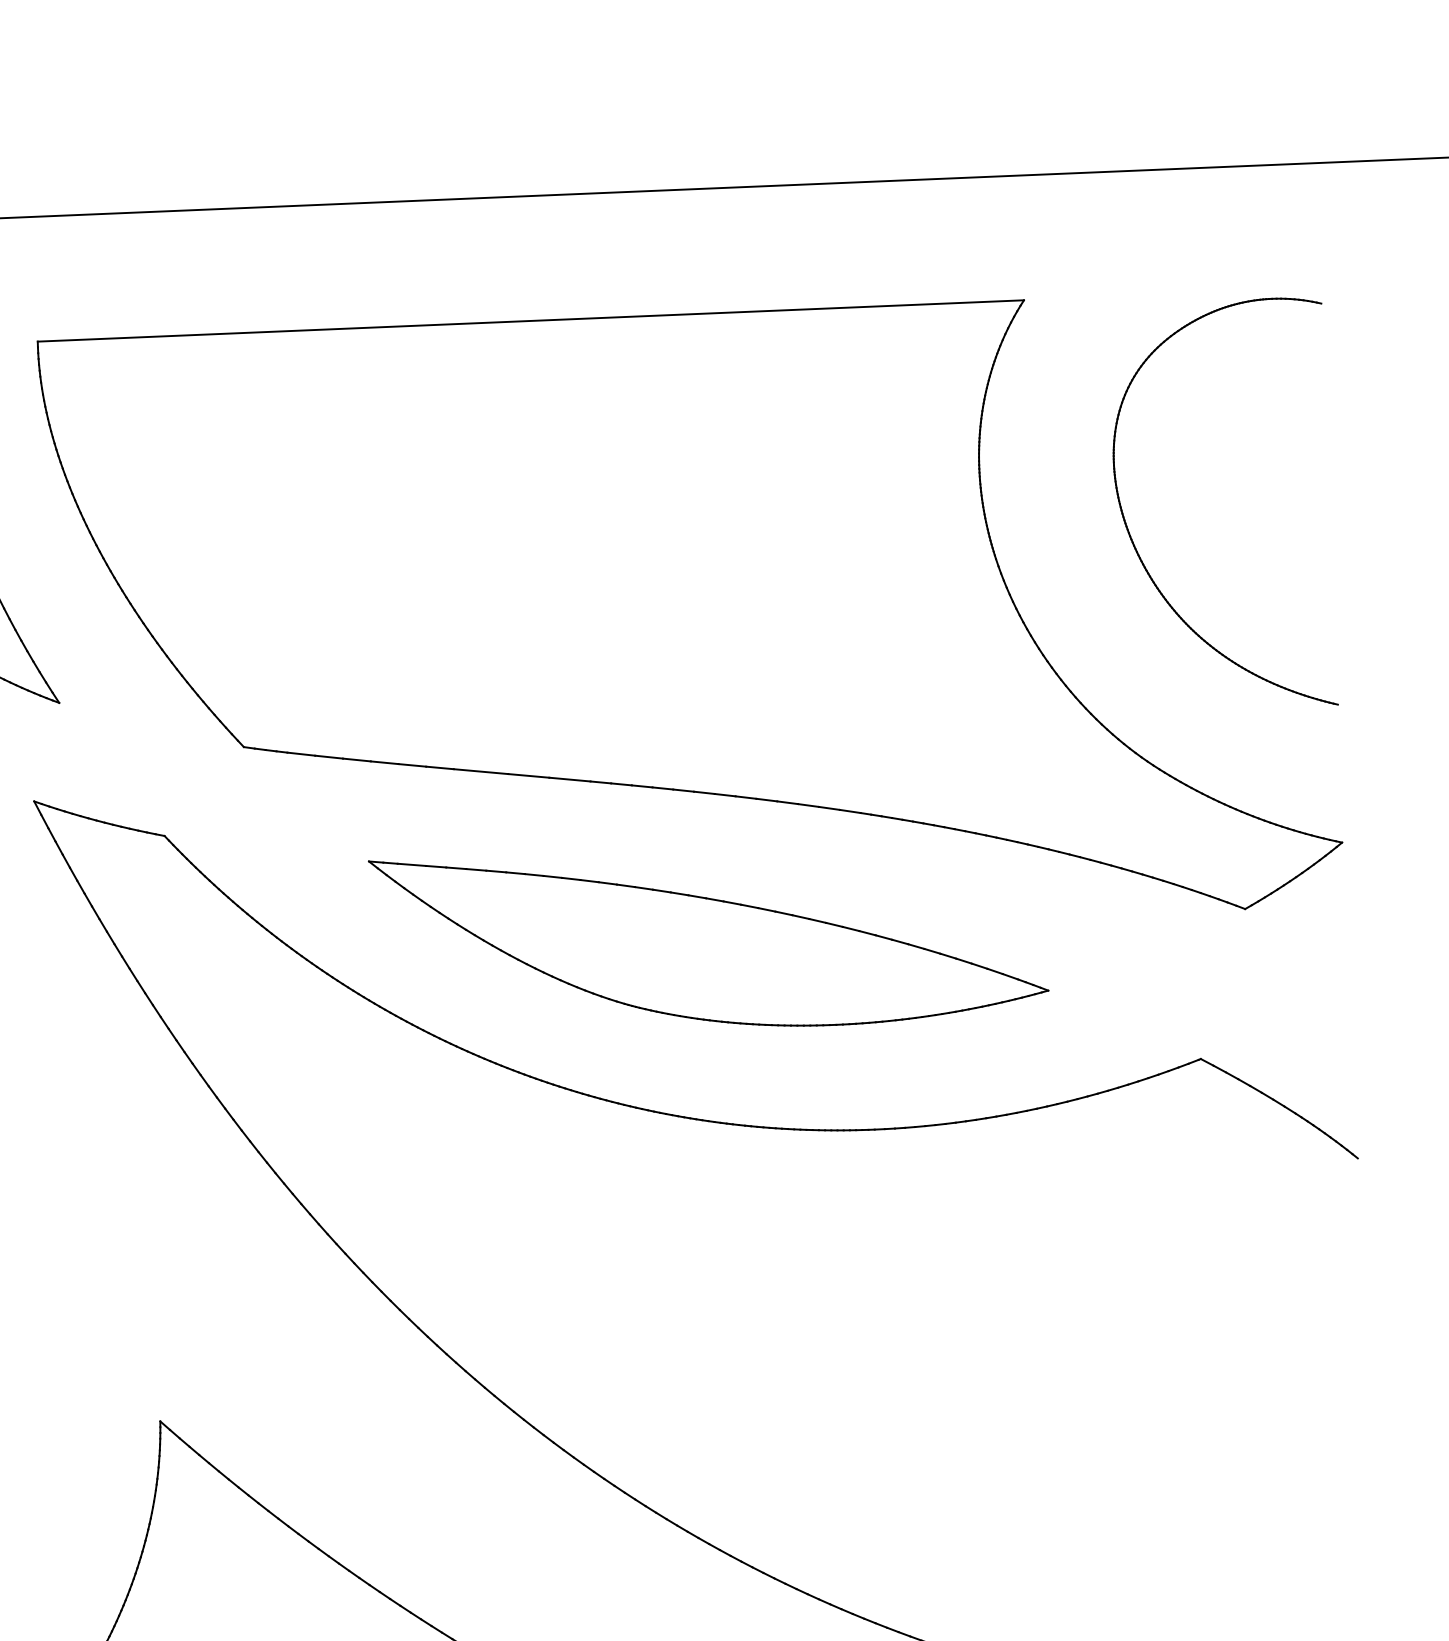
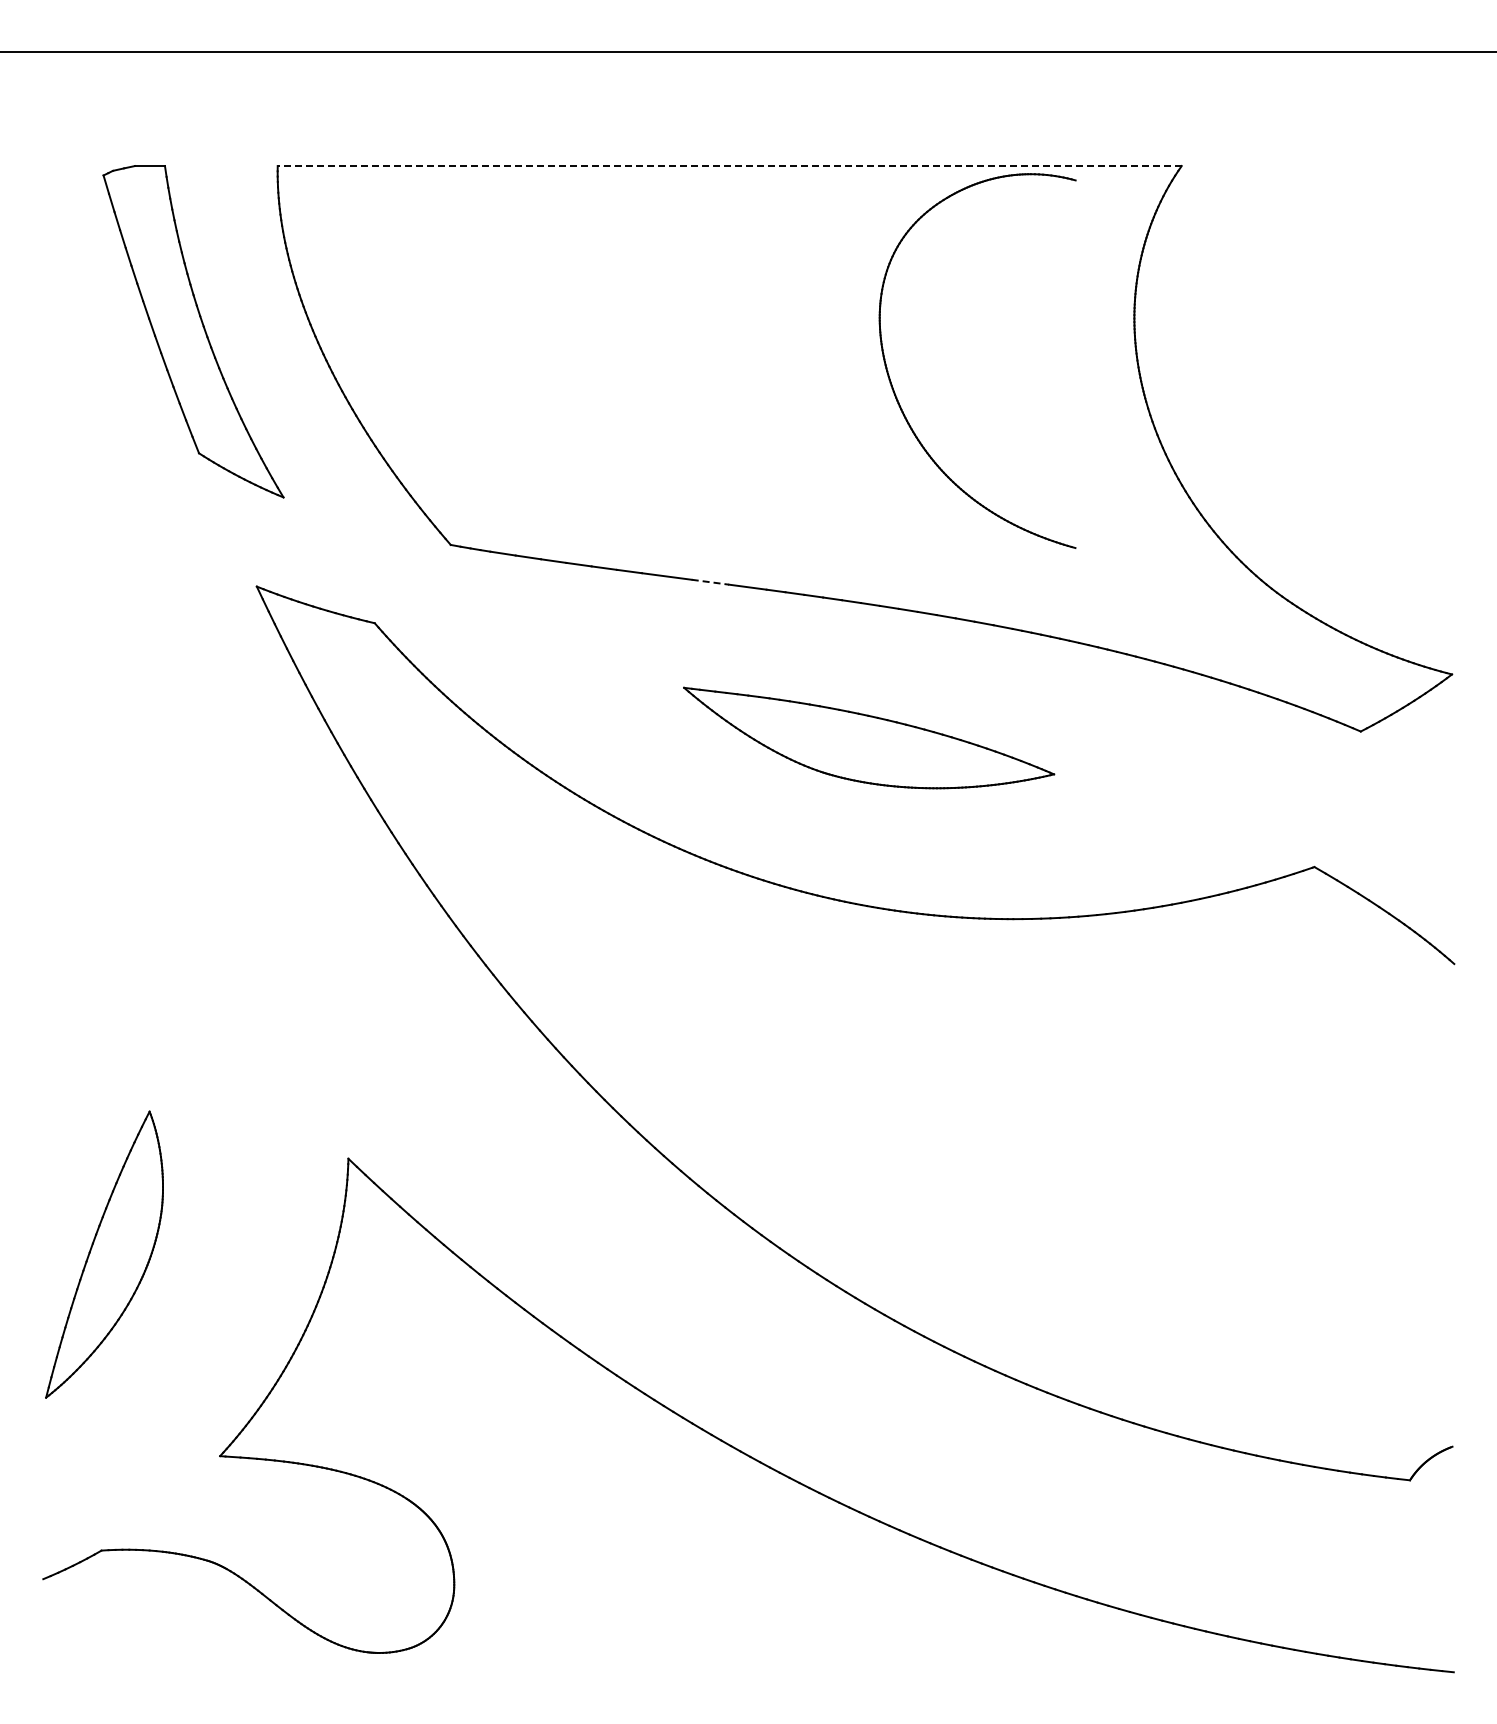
line: (530, 321) -> (729, 166), solid -> dashed
part: (1134, 543) -> (895, 392), moved
line: (528, 776) -> (710, 582), solid -> dashed
part: (708, 938) -> (868, 737), size x0.6

